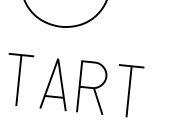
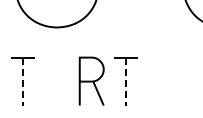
line: (18, 80) -> (22, 81), solid -> dashed
part: (54, 84) -> (56, 81), removed
line: (129, 91) -> (126, 81), solid -> dashed

